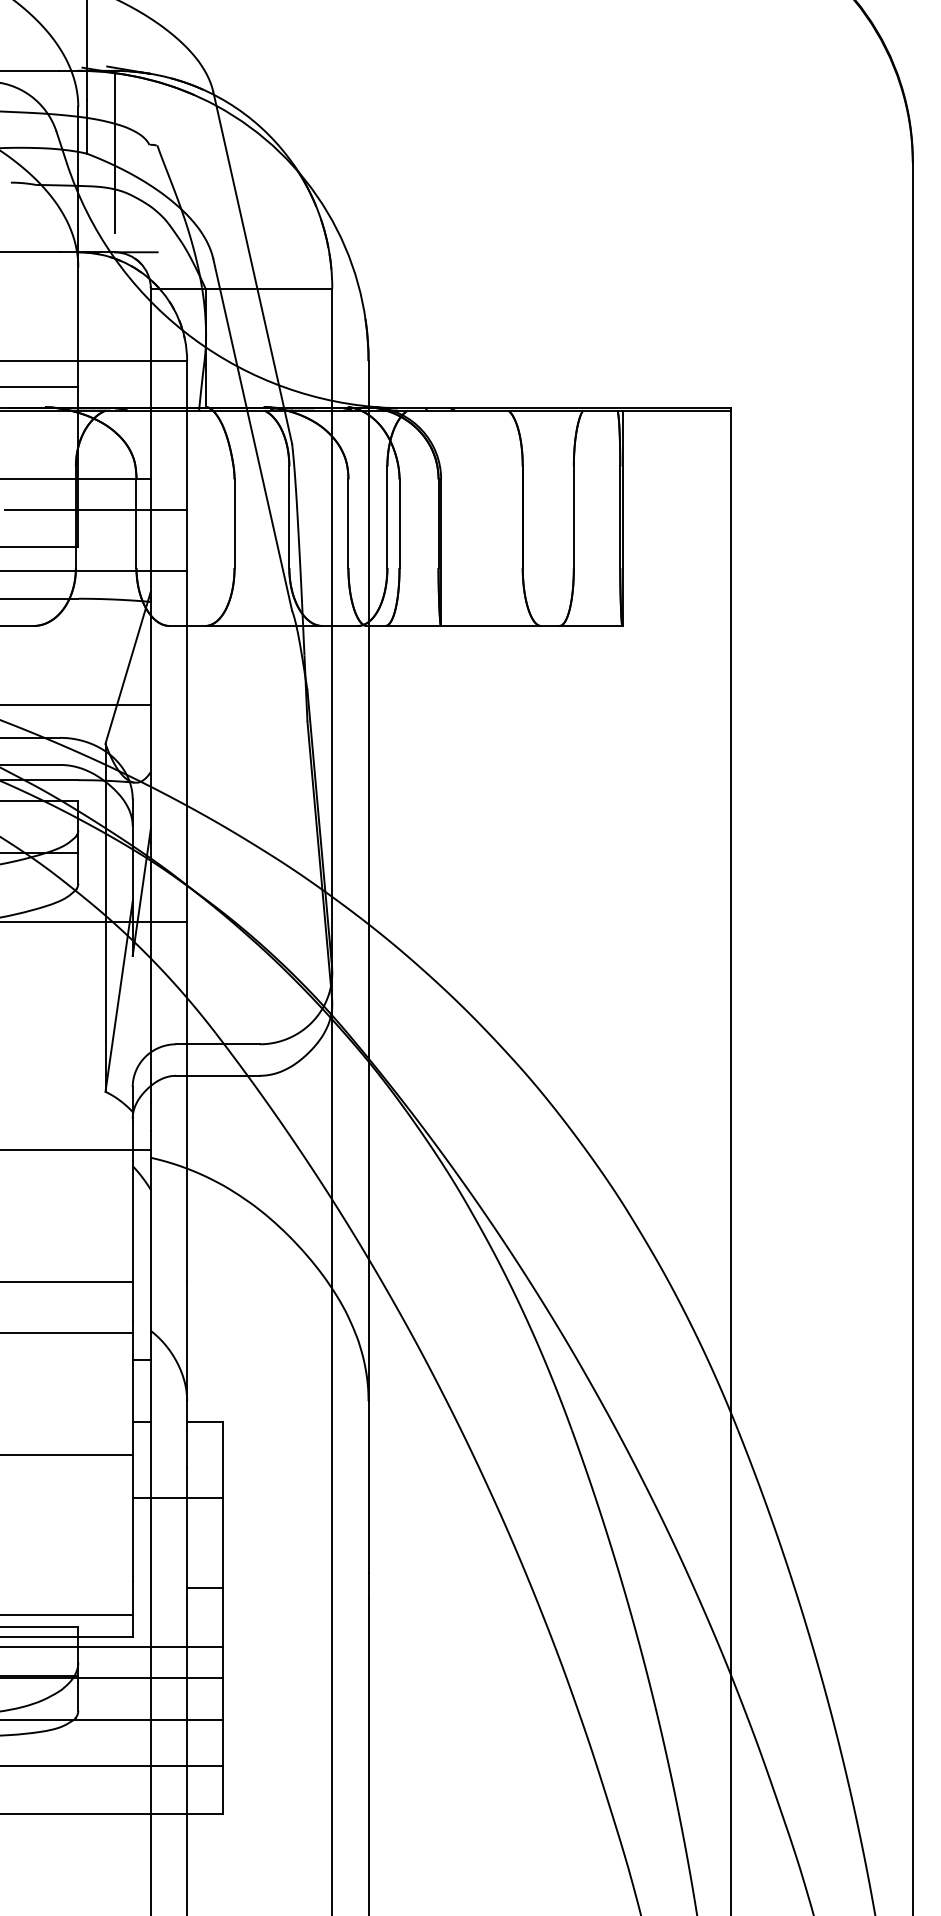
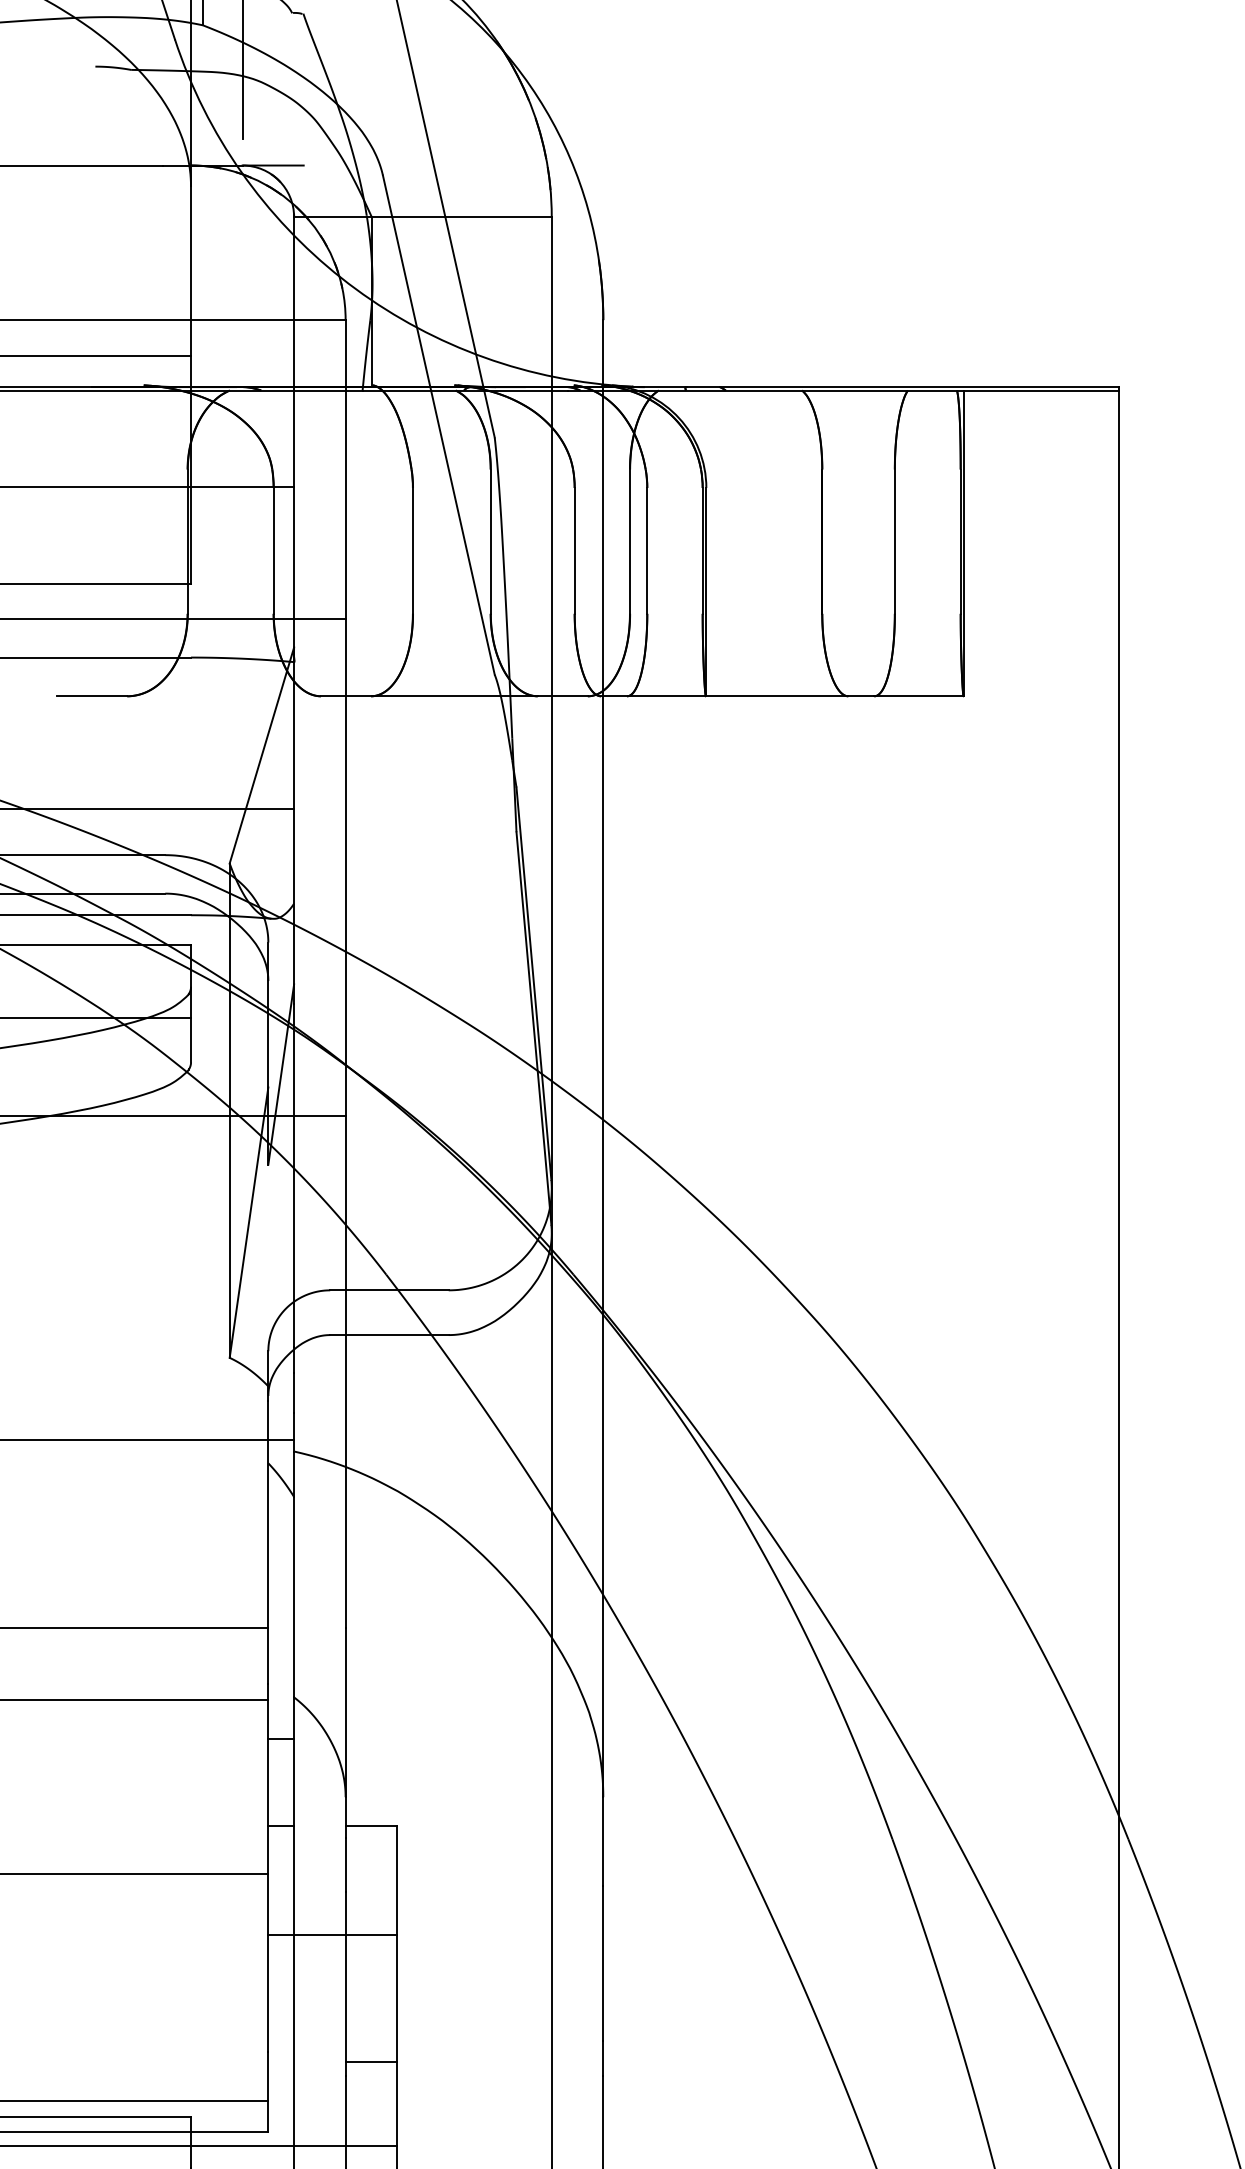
line: (96, 510) -> (216, 532), removed

